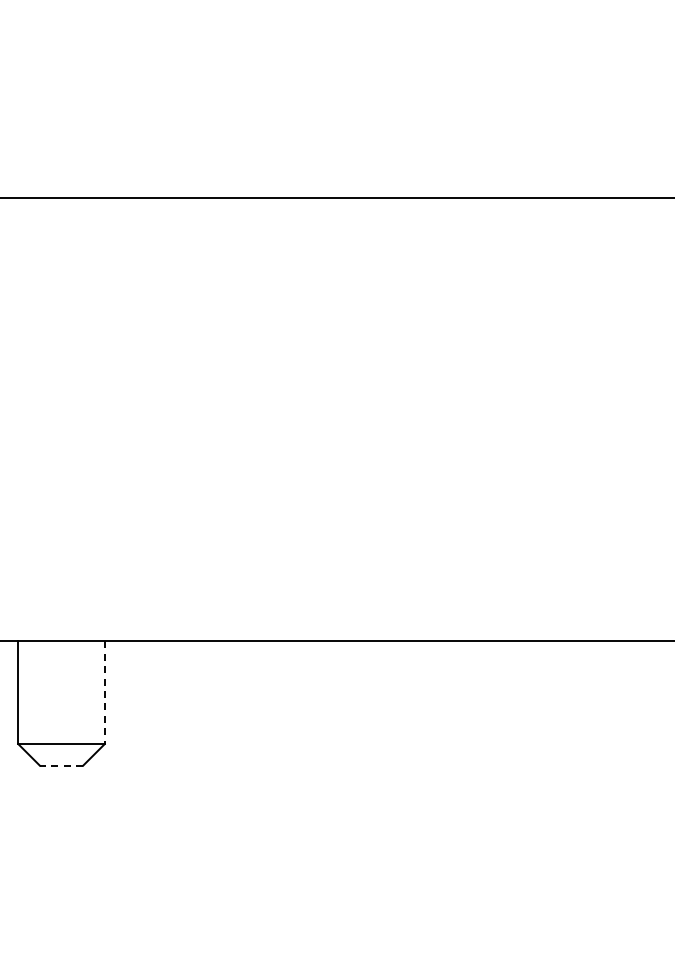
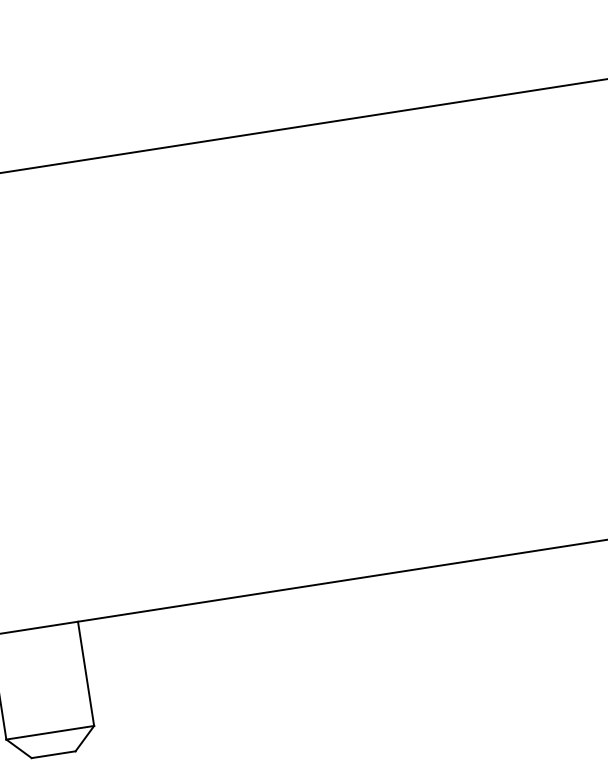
line: (104, 693) -> (85, 674), dashed -> solid
line: (61, 765) -> (53, 754), dashed -> solid

